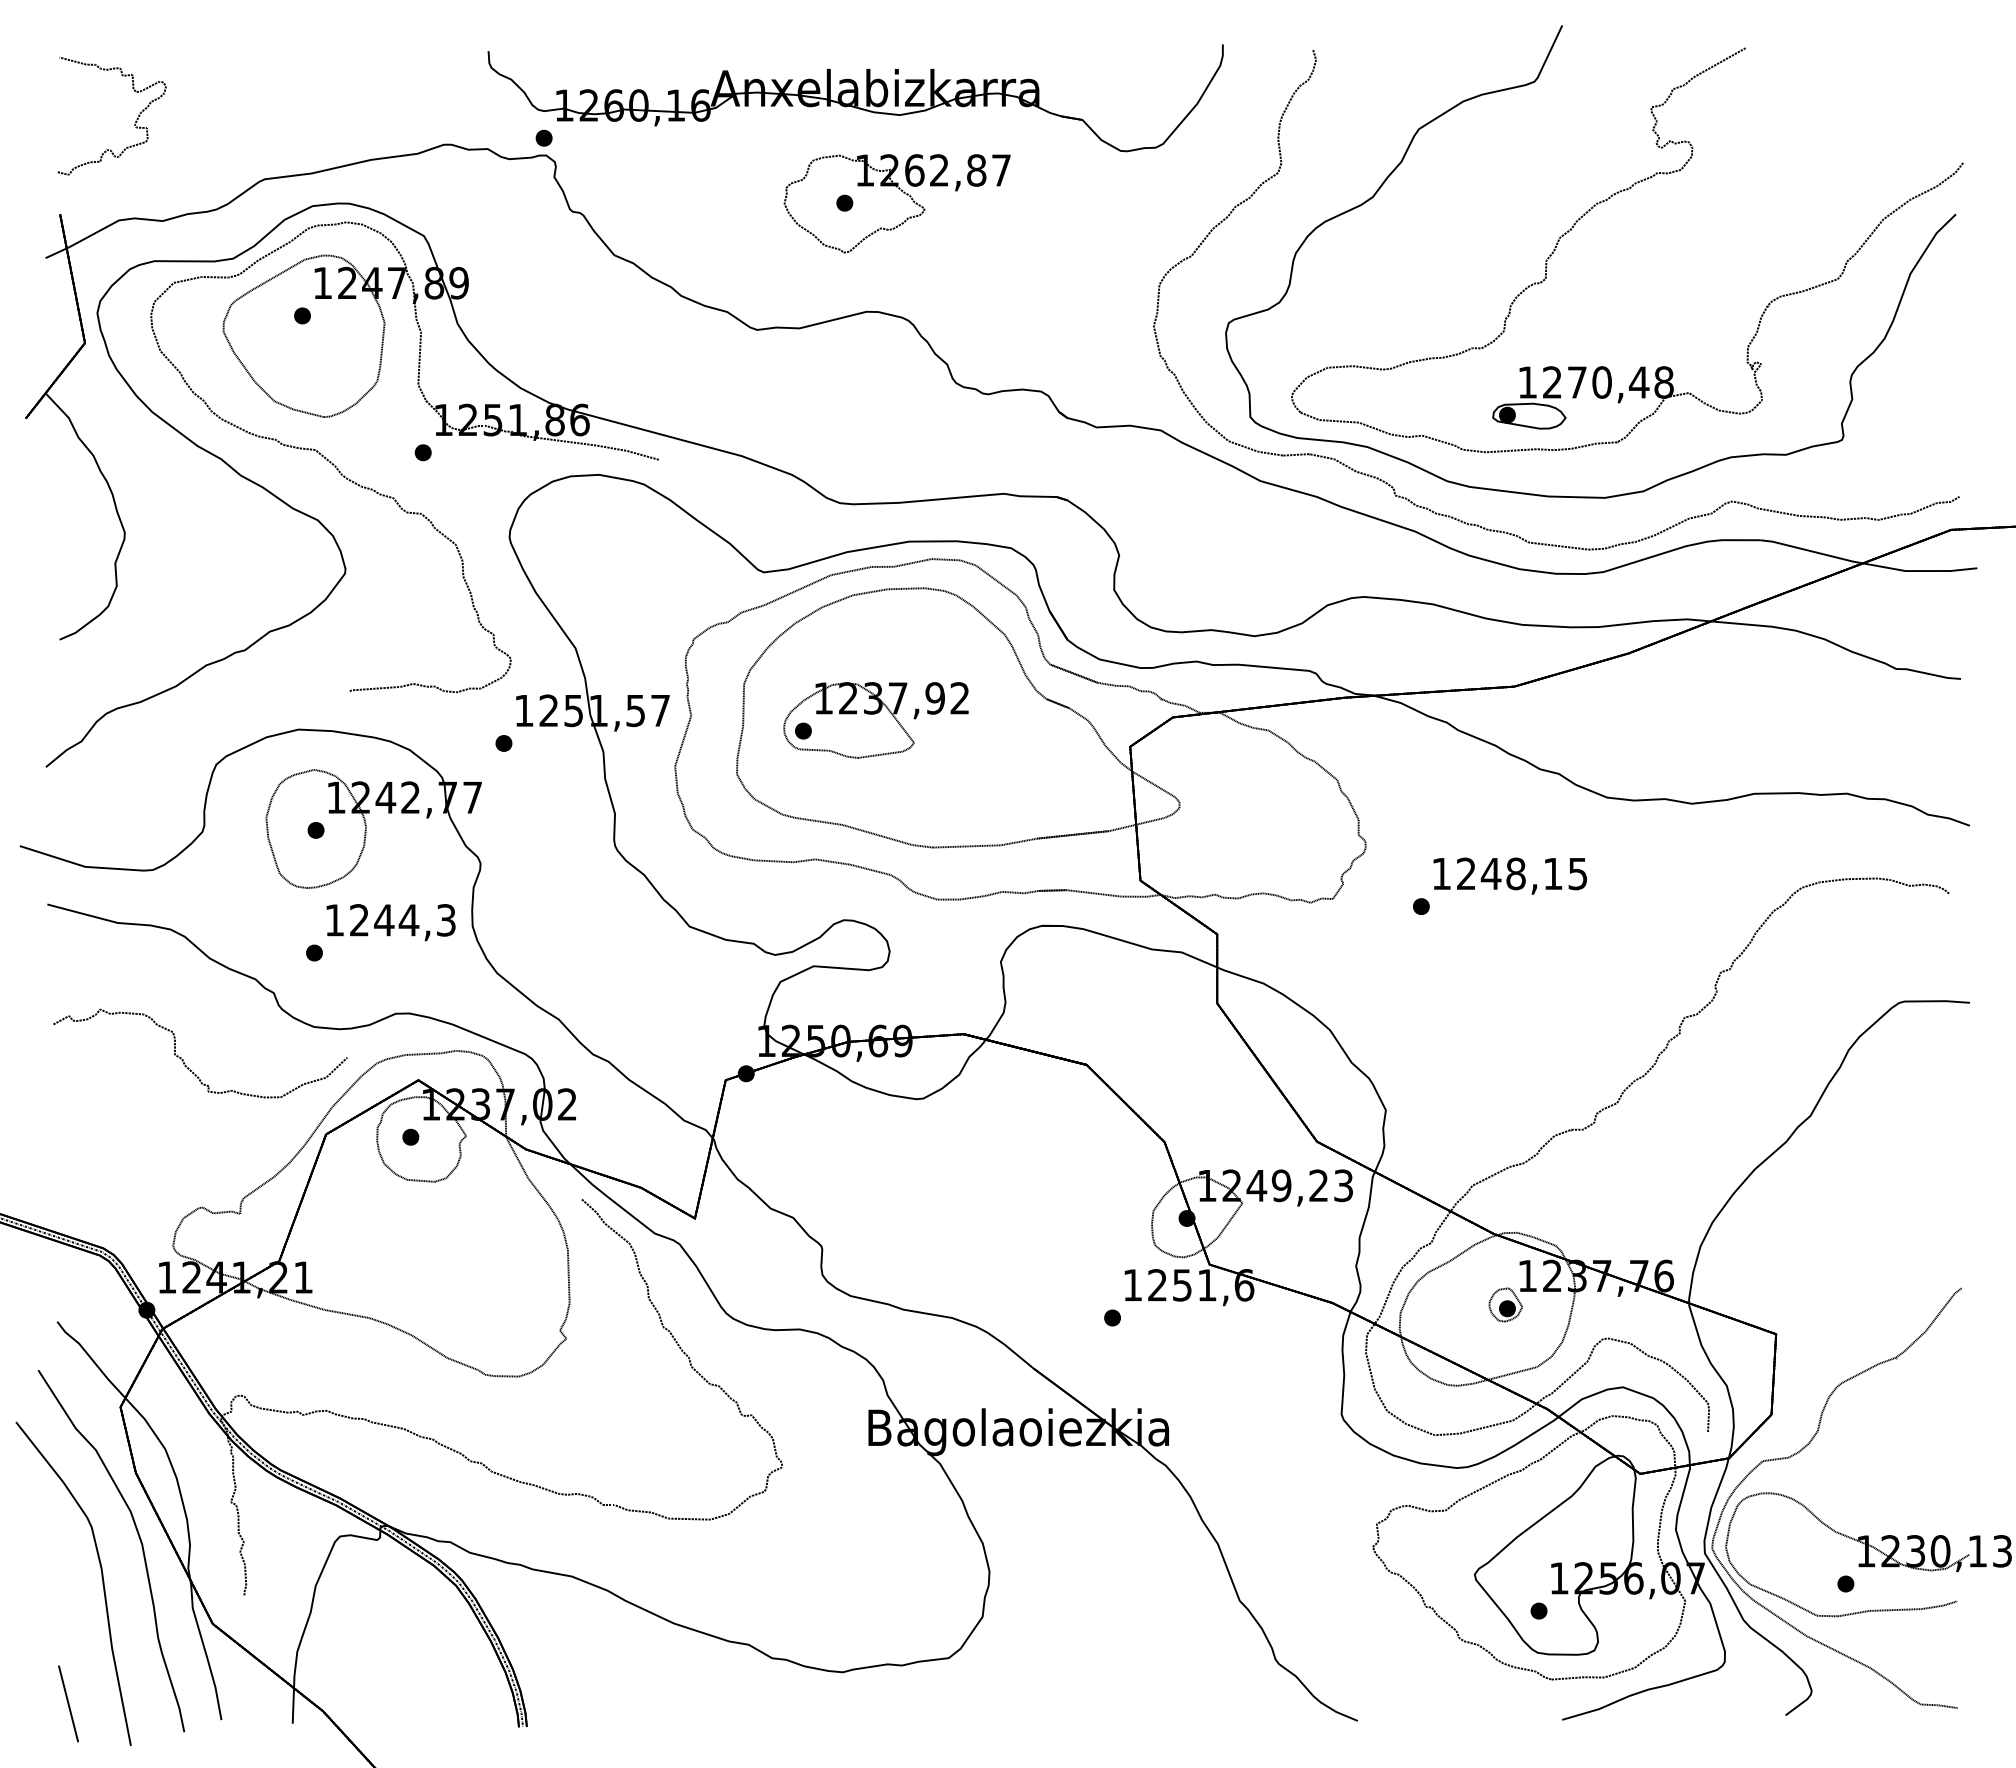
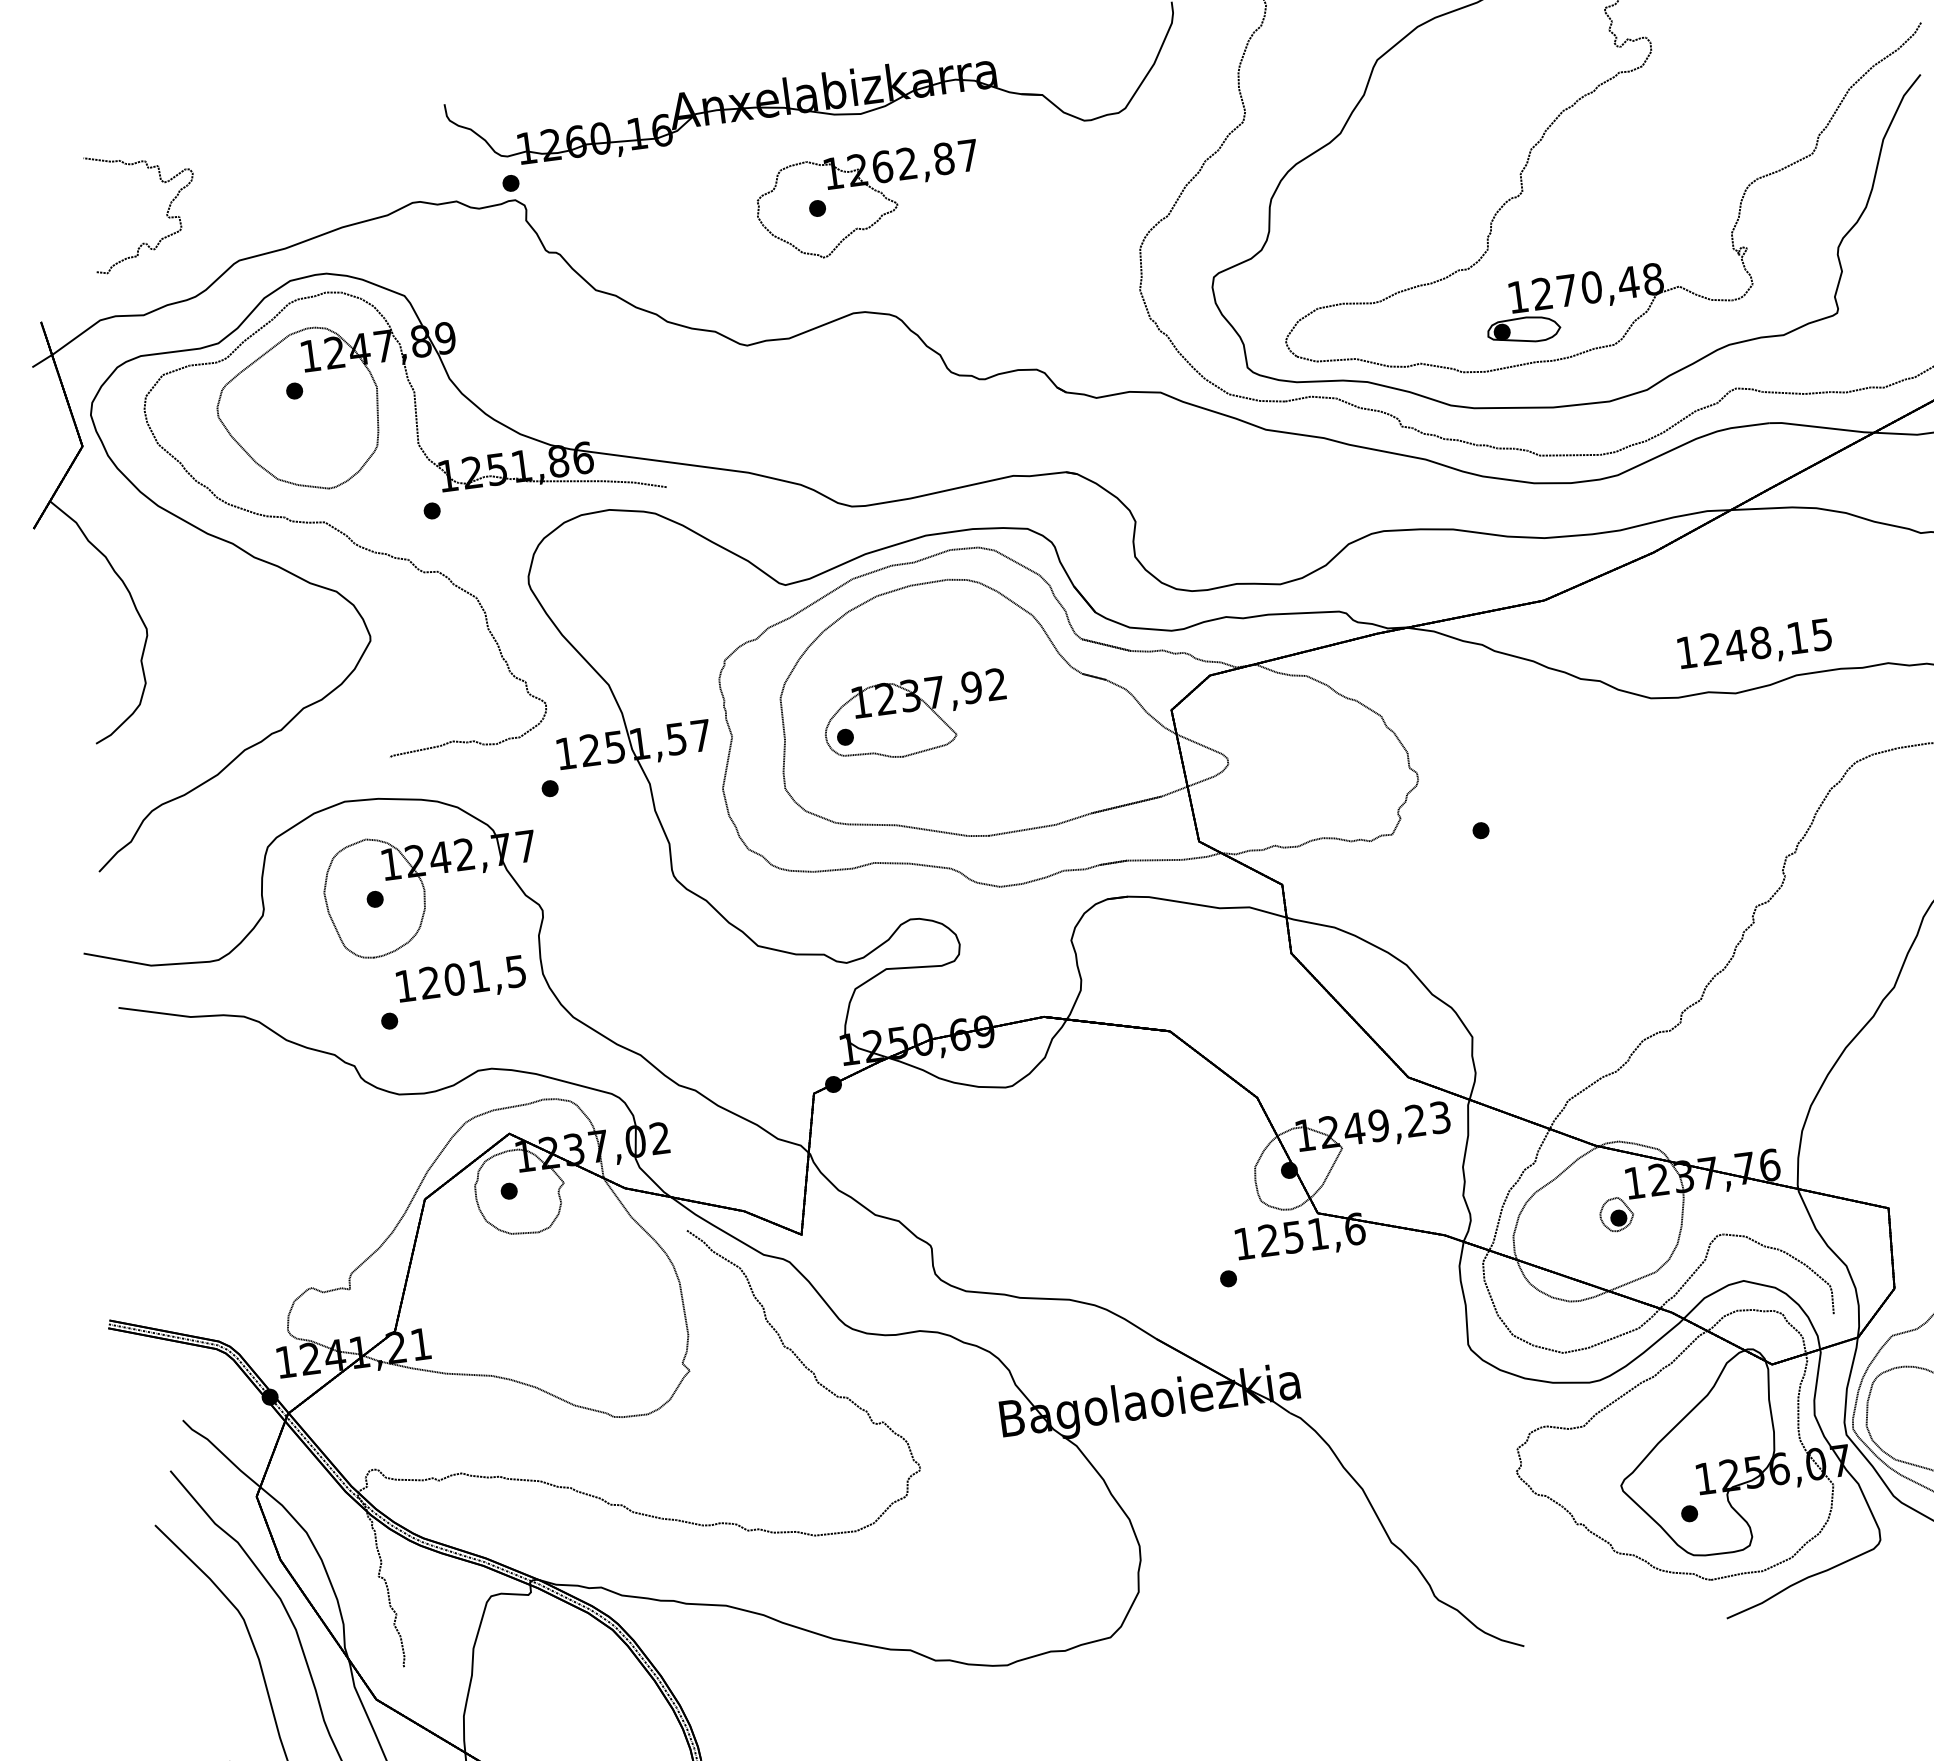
curve: (134, 123) -> (166, 213), moved
text: (1509, 875) -> (1754, 645), moved
text: (414, 920) -> (484, 975), 1244,3 -> 1201,5
curve: (183, 1059) -> (273, 1143), removed

